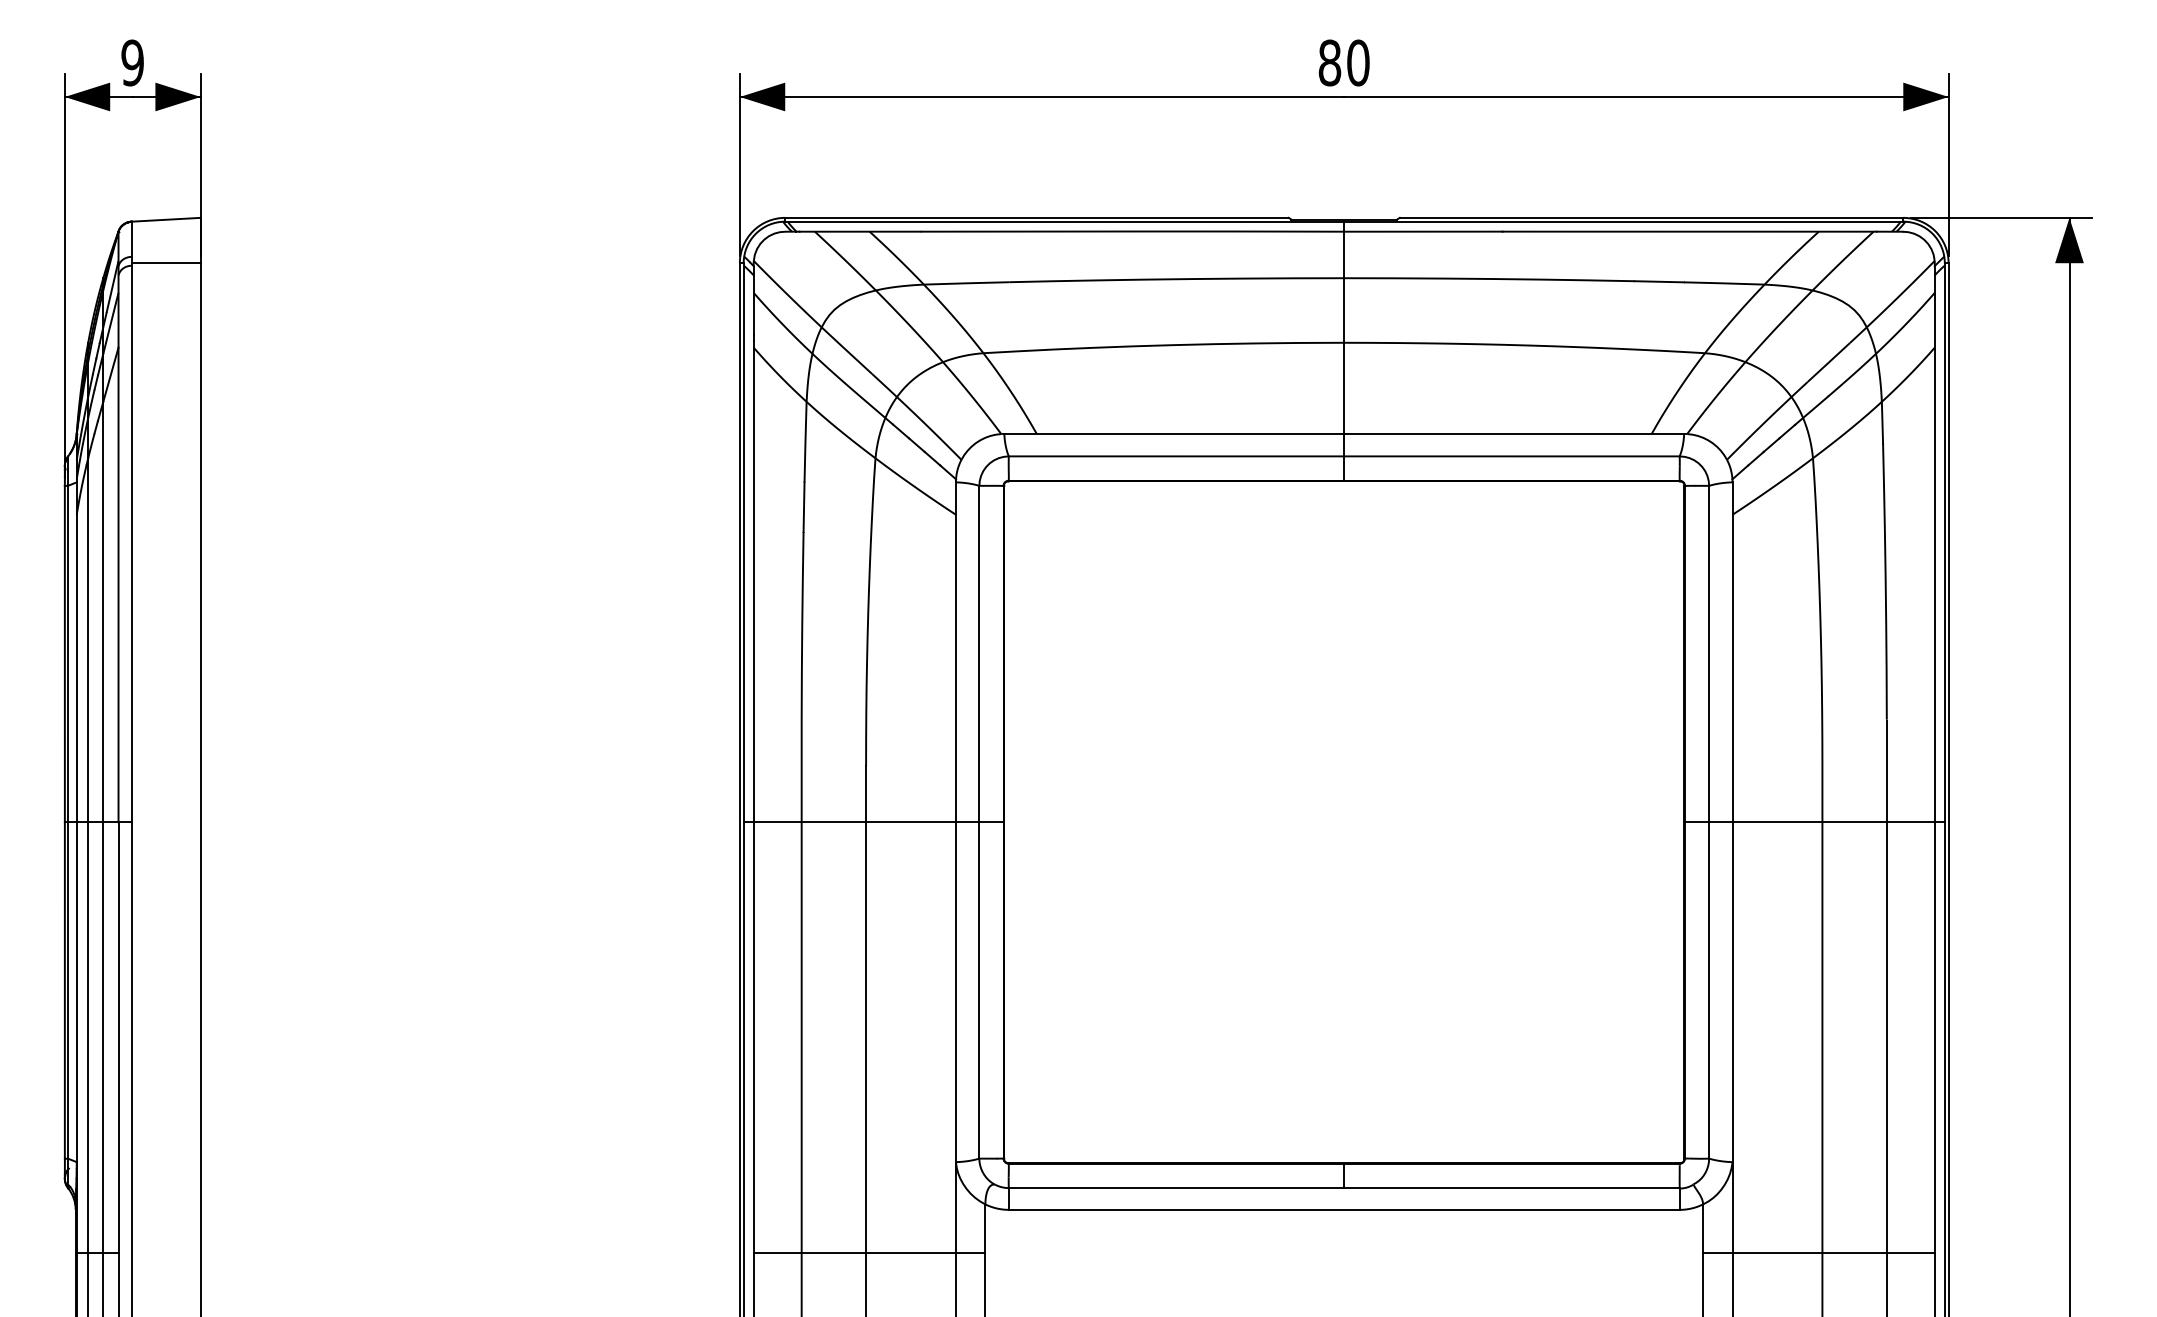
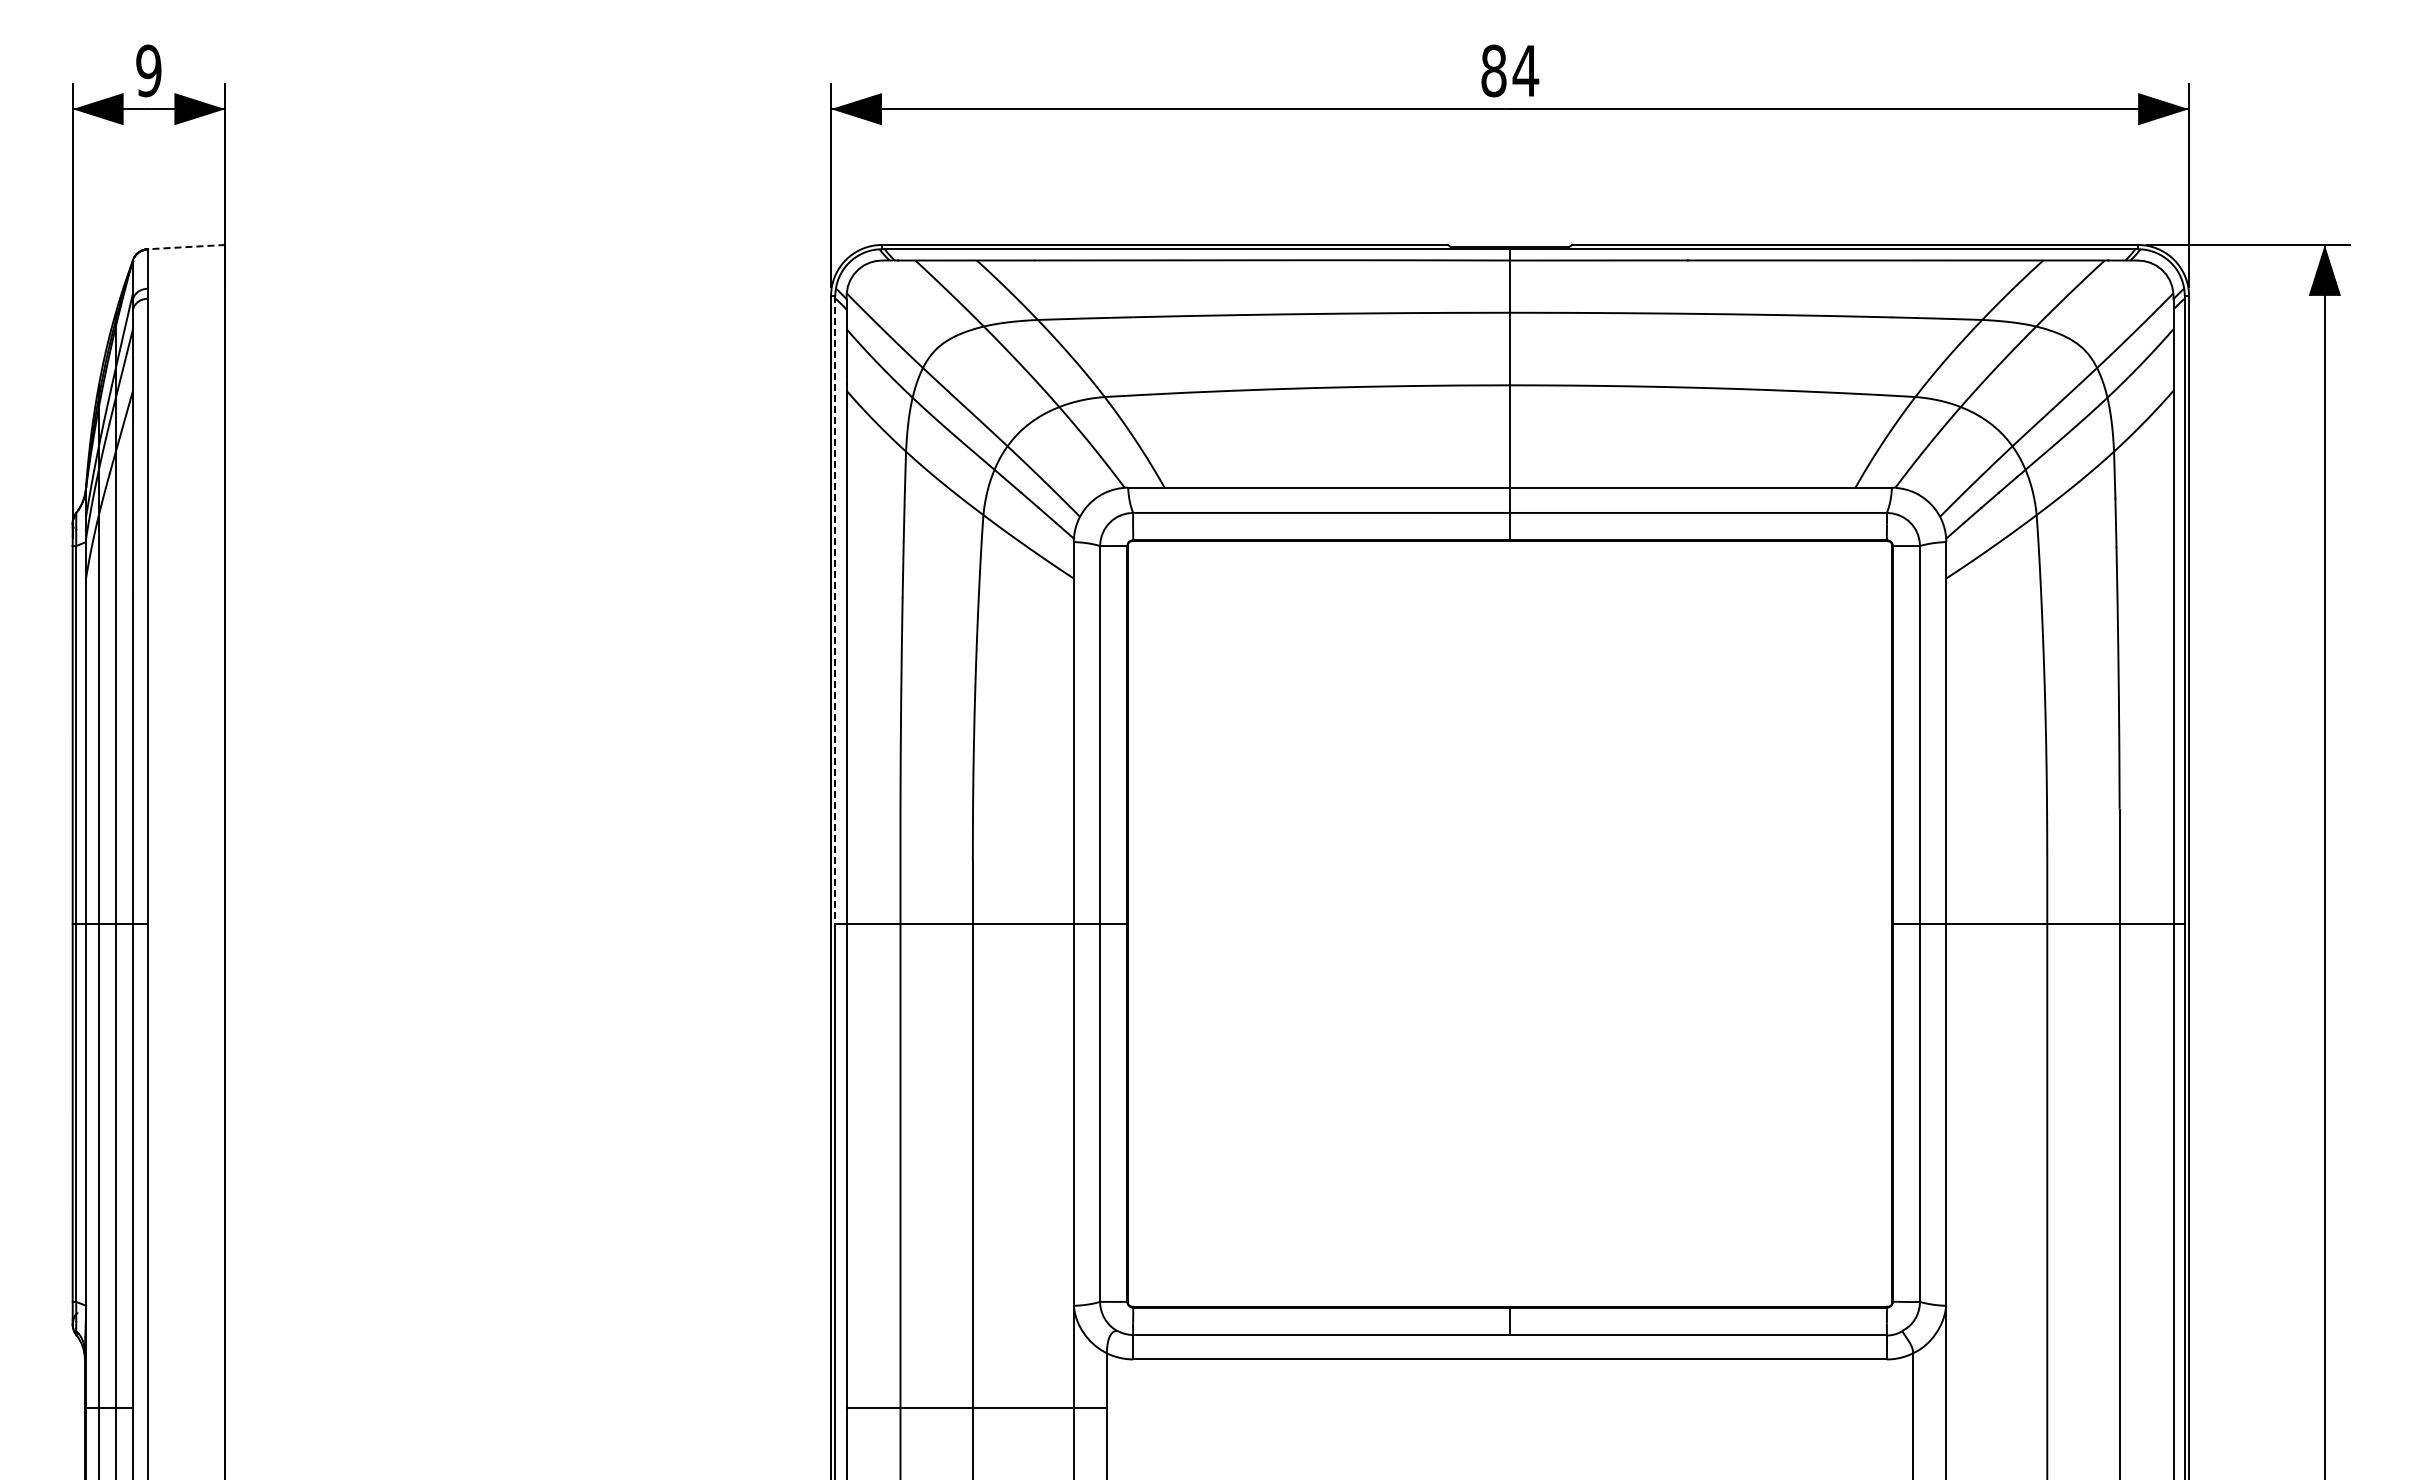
text: (1357, 62) -> (1525, 70), 80 -> 84
line: (166, 220) -> (186, 247), solid -> dashed
line: (166, 262) -> (186, 295), removed
line: (743, 543) -> (835, 610), solid -> dashed
line: (1819, 1252) -> (2043, 1407), removed

